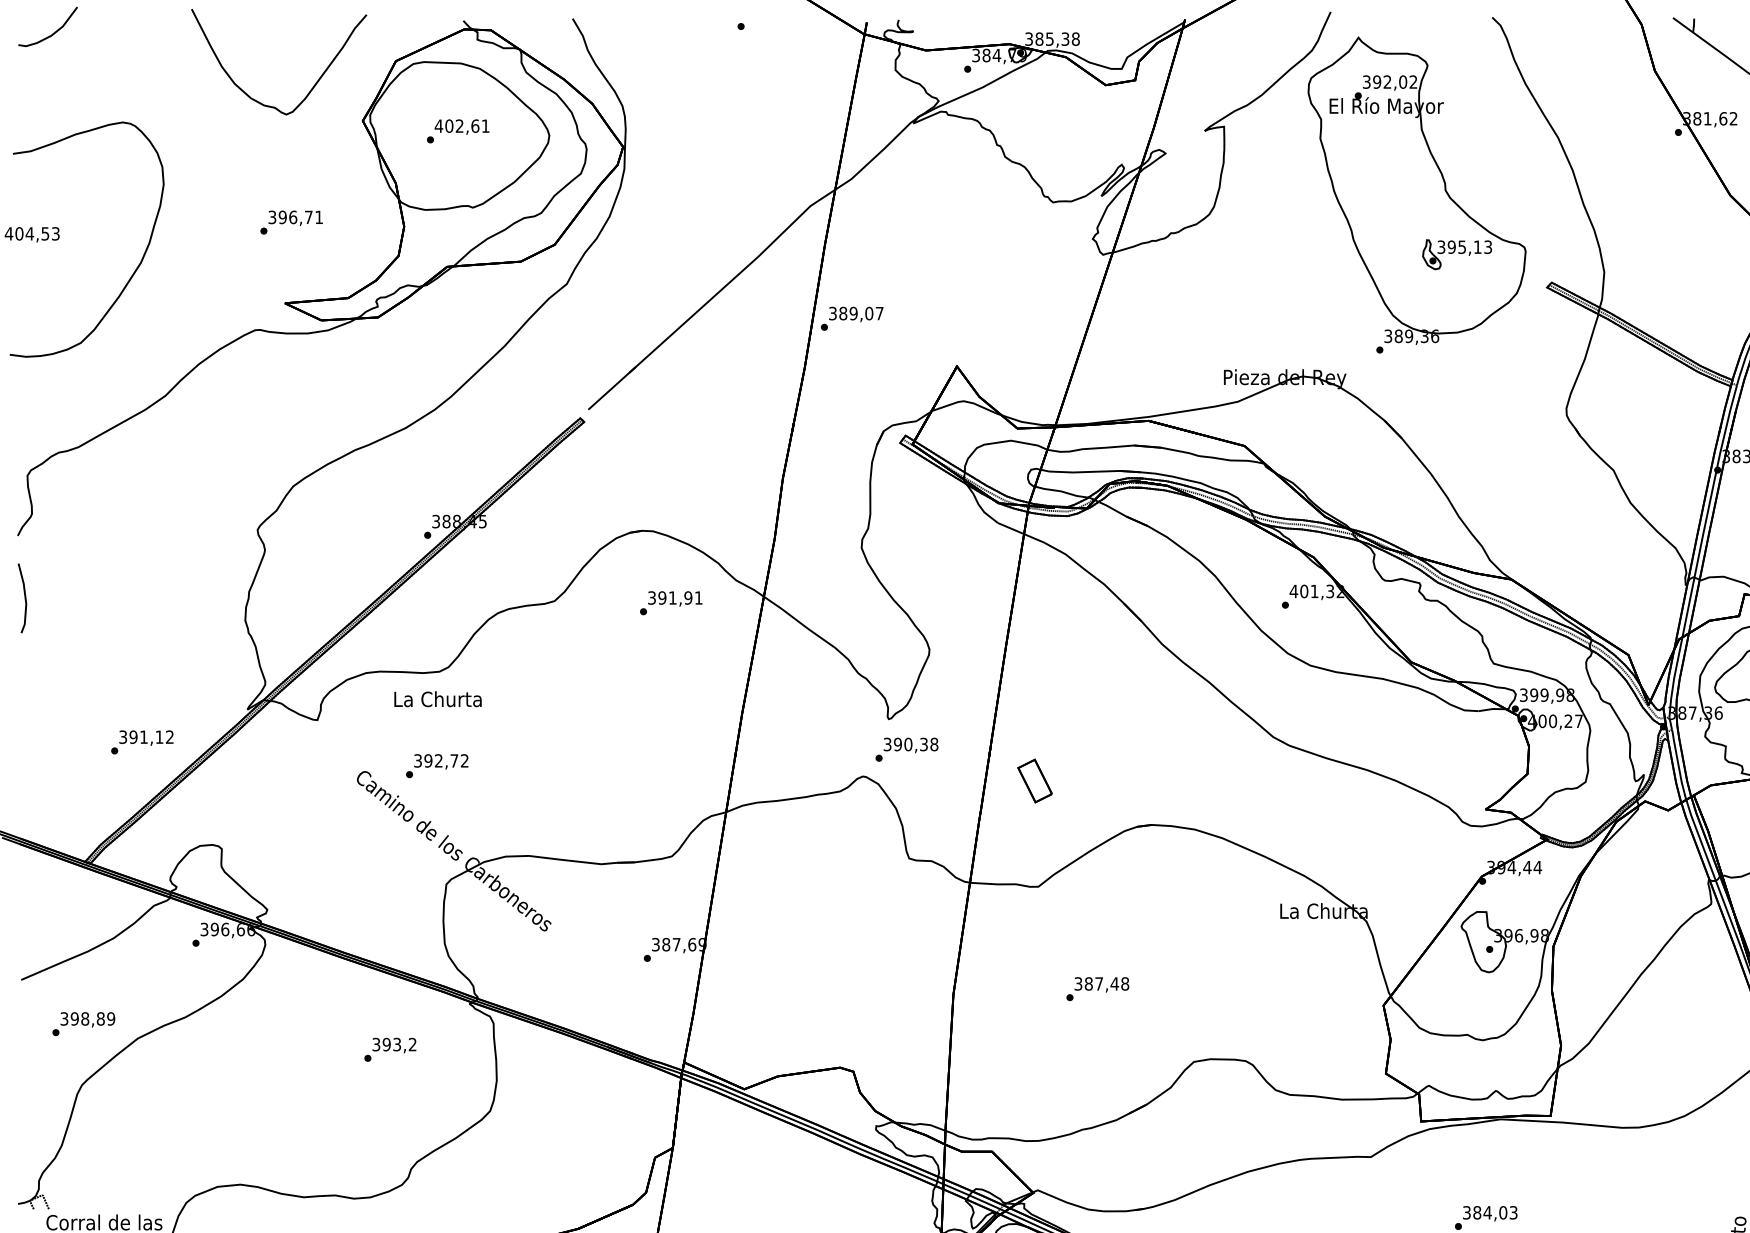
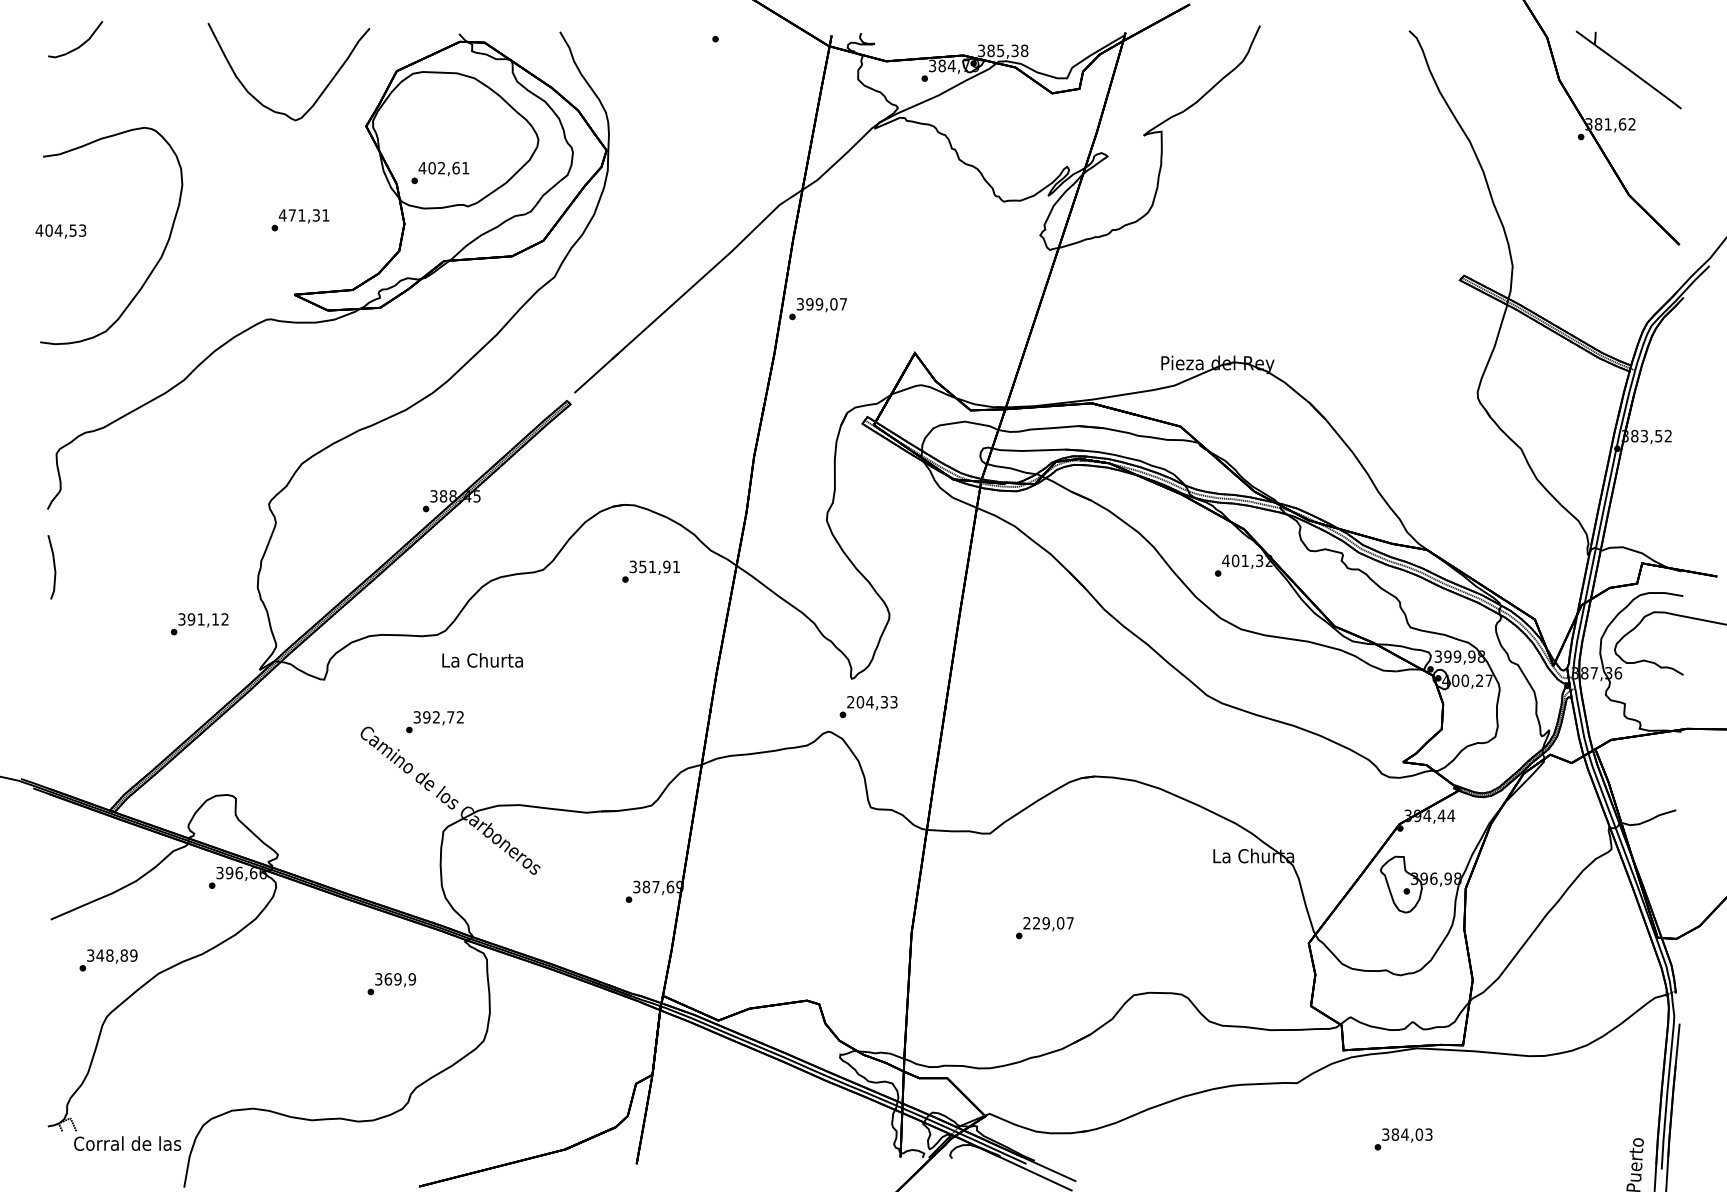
text: (458, 131) -> (440, 173), moved
part: (1416, 194) -> (1339, 194), removed
text: (289, 217) -> (298, 215), 396,71 -> 471,31
text: (842, 313) -> (809, 304), 389,07 -> 399,07
text: (662, 597) -> (642, 566), 391,91 -> 351,91
text: (437, 699) -> (482, 660), moved
text: (142, 742) -> (199, 624), moved
text: (911, 744) -> (872, 702), 390,38 -> 204,33
part: (1034, 780) -> (986, 735), removed
text: (1101, 984) -> (1048, 923), 387,48 -> 229,07
text: (75, 1018) -> (100, 955), 398,89 -> 348,89
text: (399, 1044) -> (400, 979), 393,2 -> 369,9

